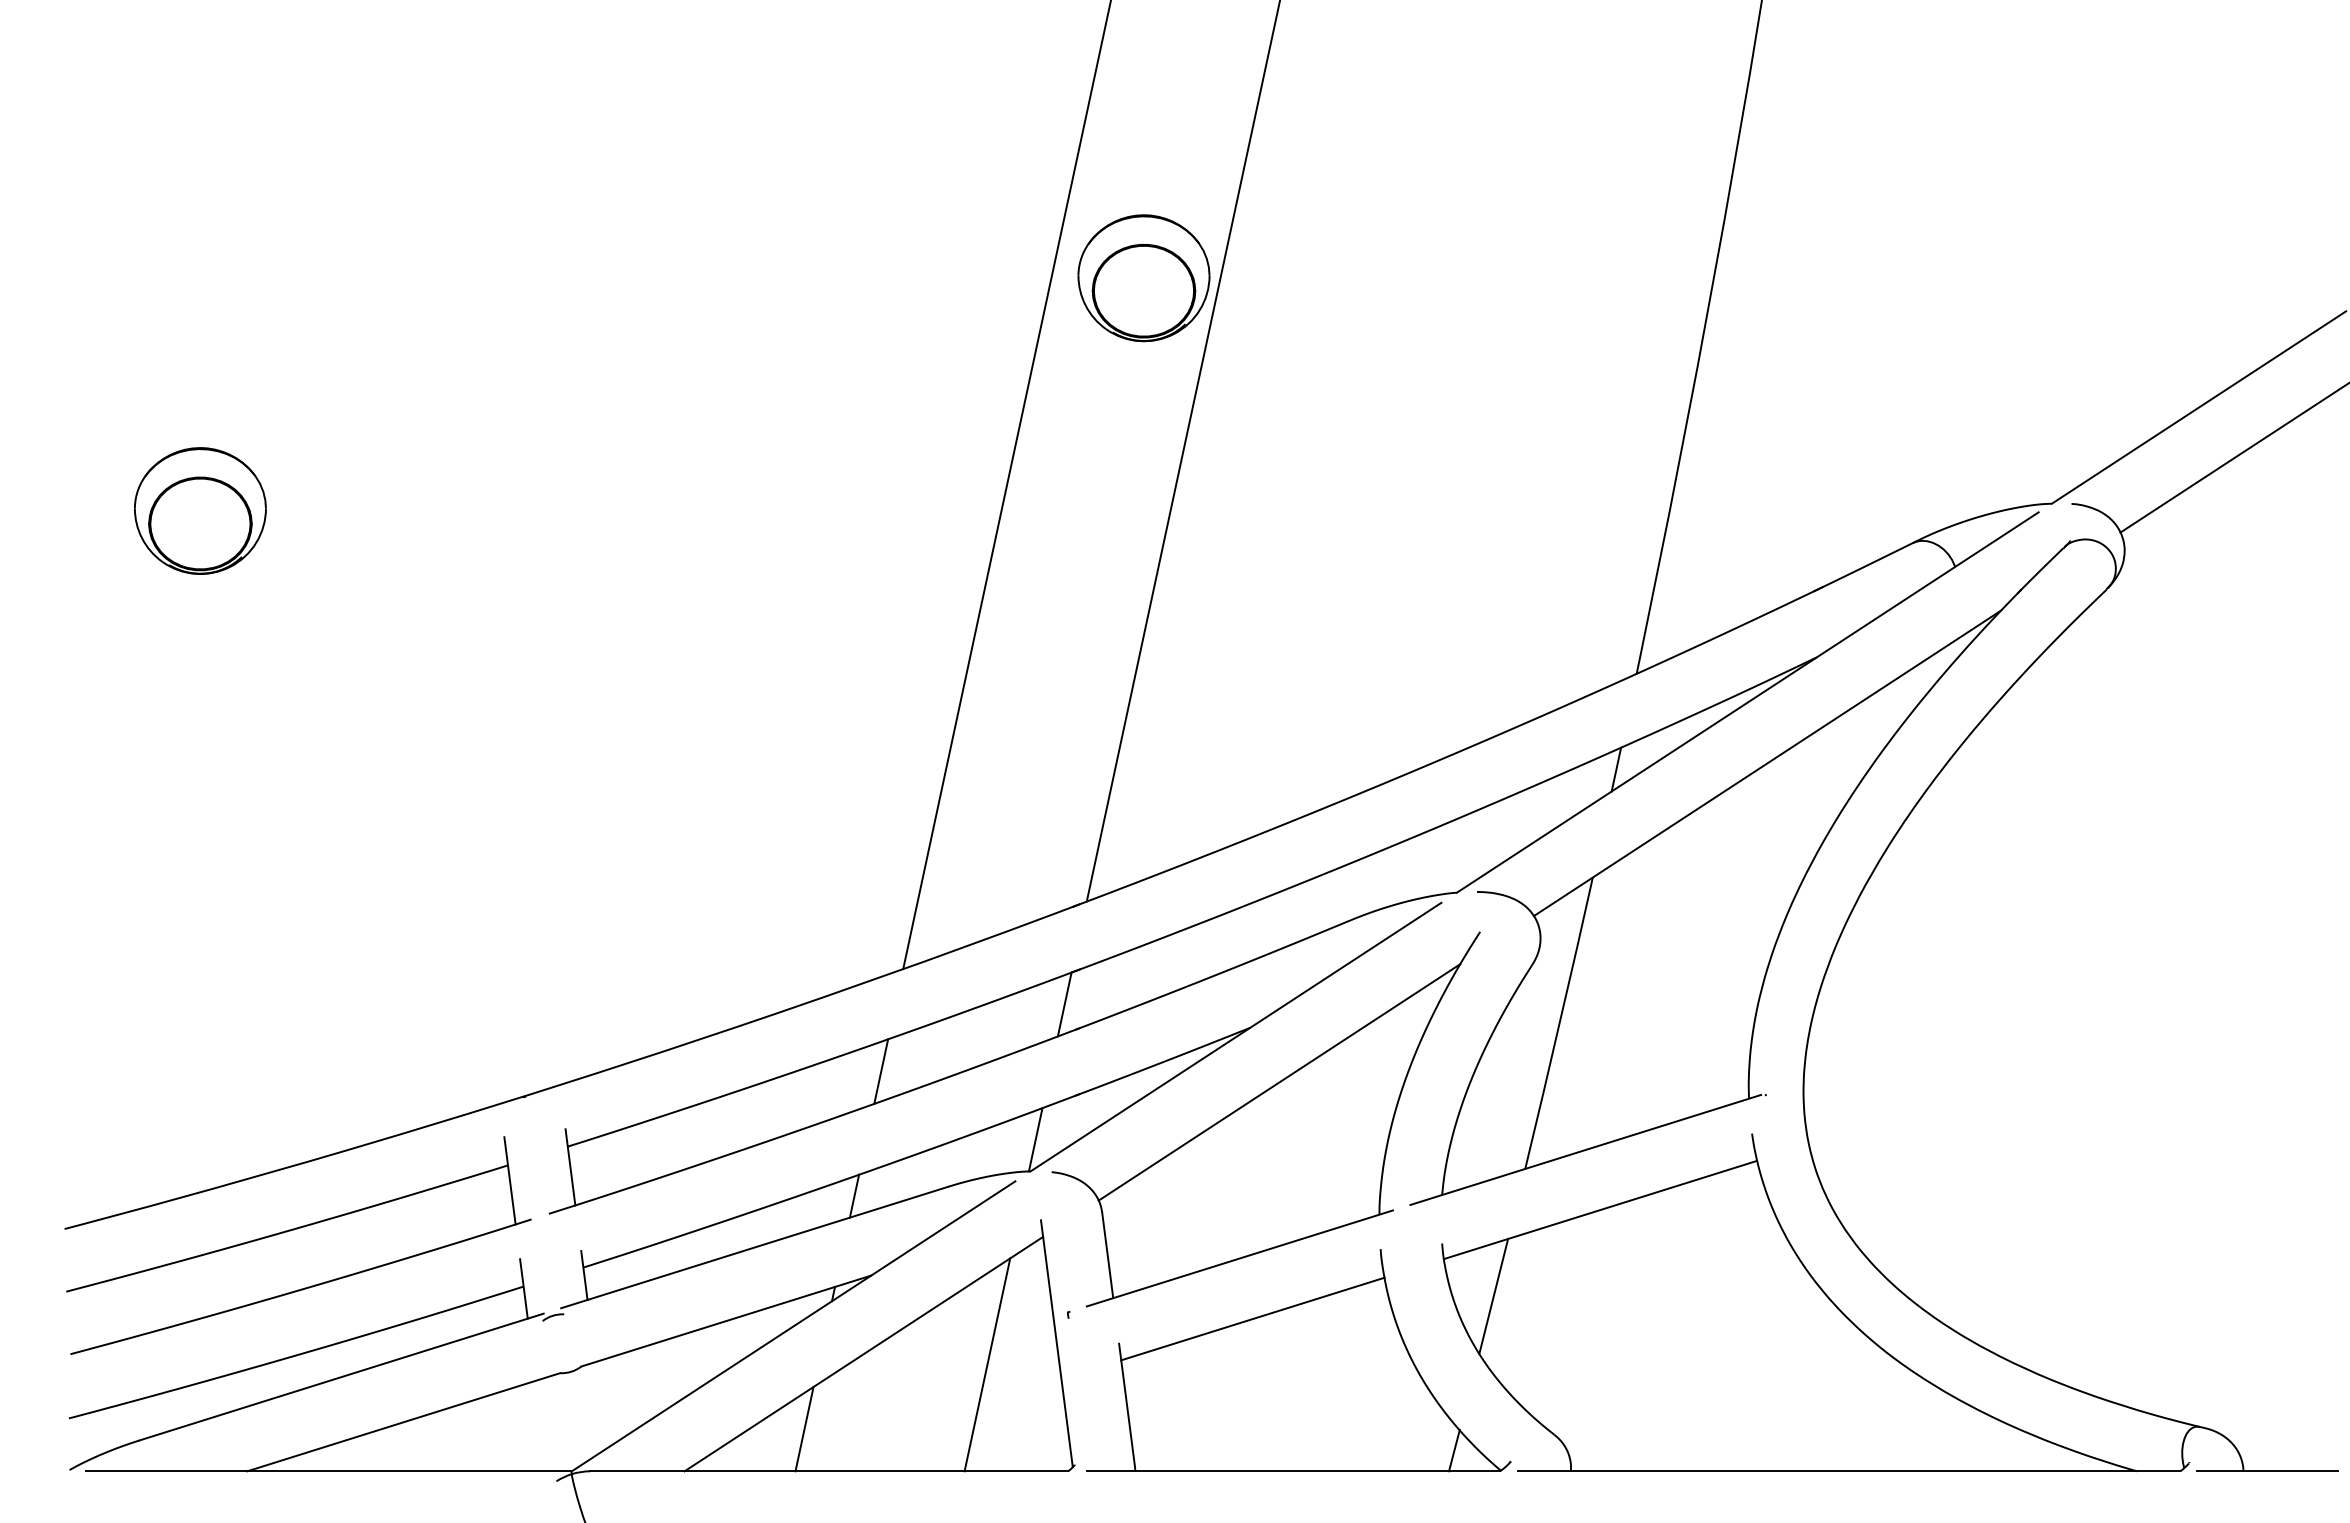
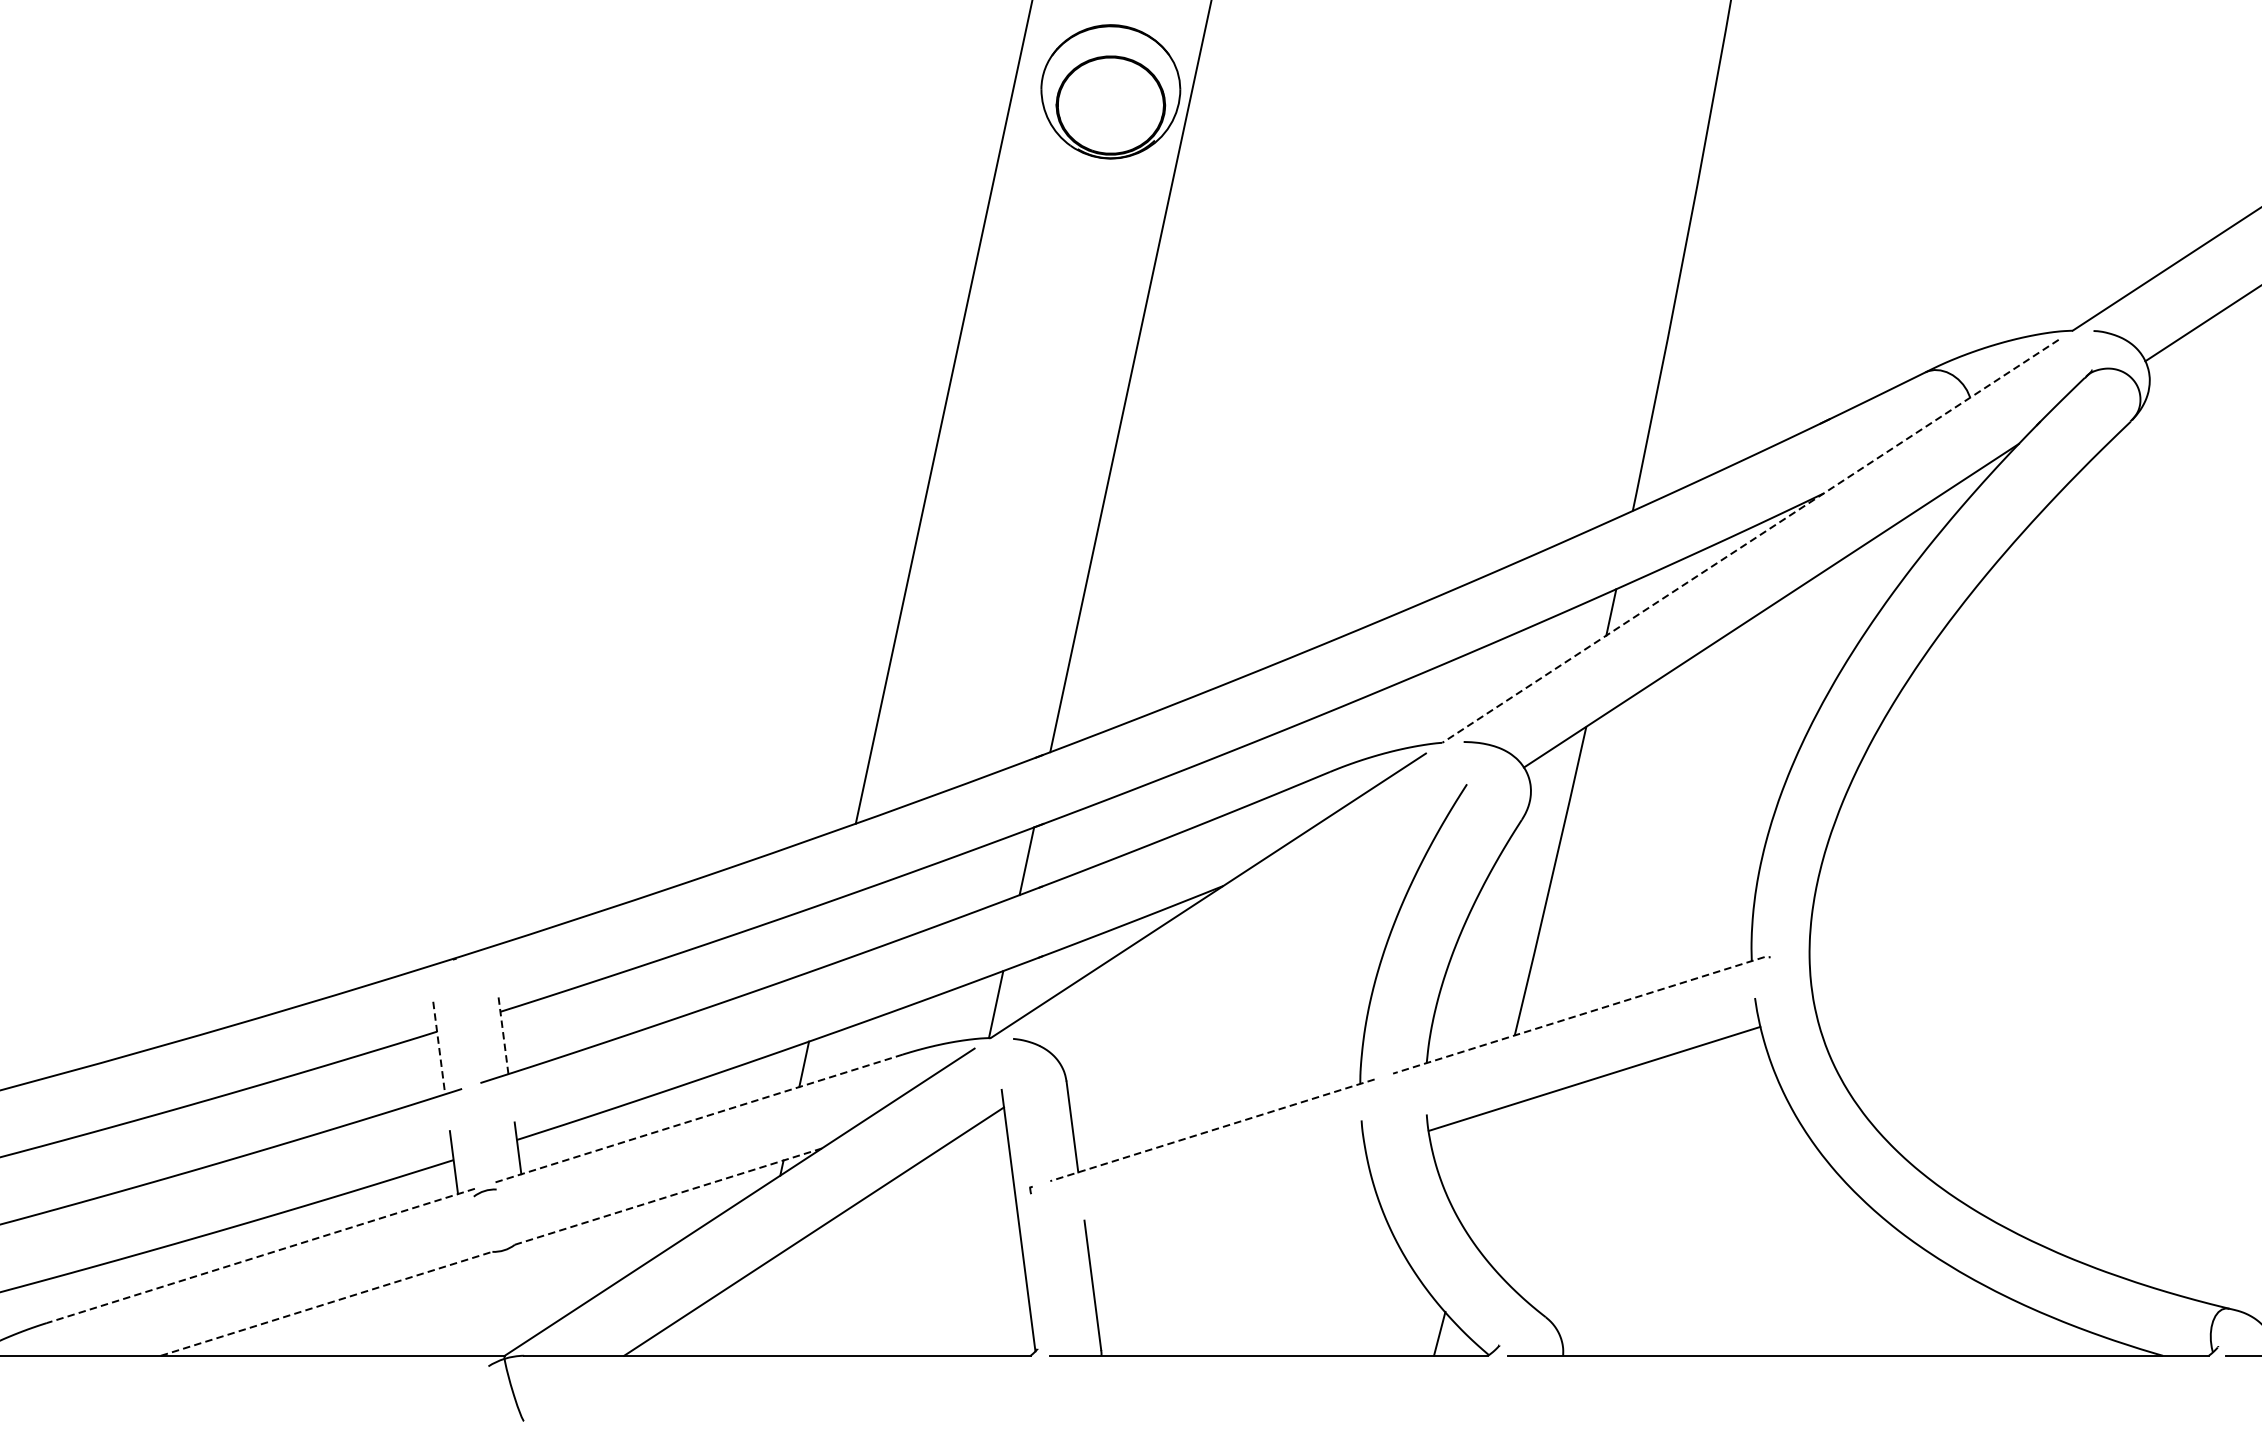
part: (200, 510) -> (111, 337), removed
line: (1747, 702) -> (1750, 541), solid -> dashed
line: (881, 1071) -> (832, 932), removed
line: (1279, 1082) -> (1254, 943), removed
line: (1585, 1149) -> (1578, 1014), solid -> dashed
line: (570, 1166) -> (503, 1032), solid -> dashed
line: (510, 1181) -> (439, 1048), solid -> dashed
line: (754, 1247) -> (698, 1118), solid -> dashed
line: (1239, 1258) -> (1212, 1130), solid -> dashed
line: (1493, 1295) -> (1481, 1169), removed
line: (1252, 1318) -> (1225, 1193), removed
line: (726, 1321) -> (668, 1197), solid -> dashed
line: (987, 1364) -> (945, 1242), removed
line: (341, 1377) -> (260, 1256), solid -> dashed
line: (403, 1422) -> (326, 1304), solid -> dashed
line: (804, 1428) -> (751, 1310), removed

